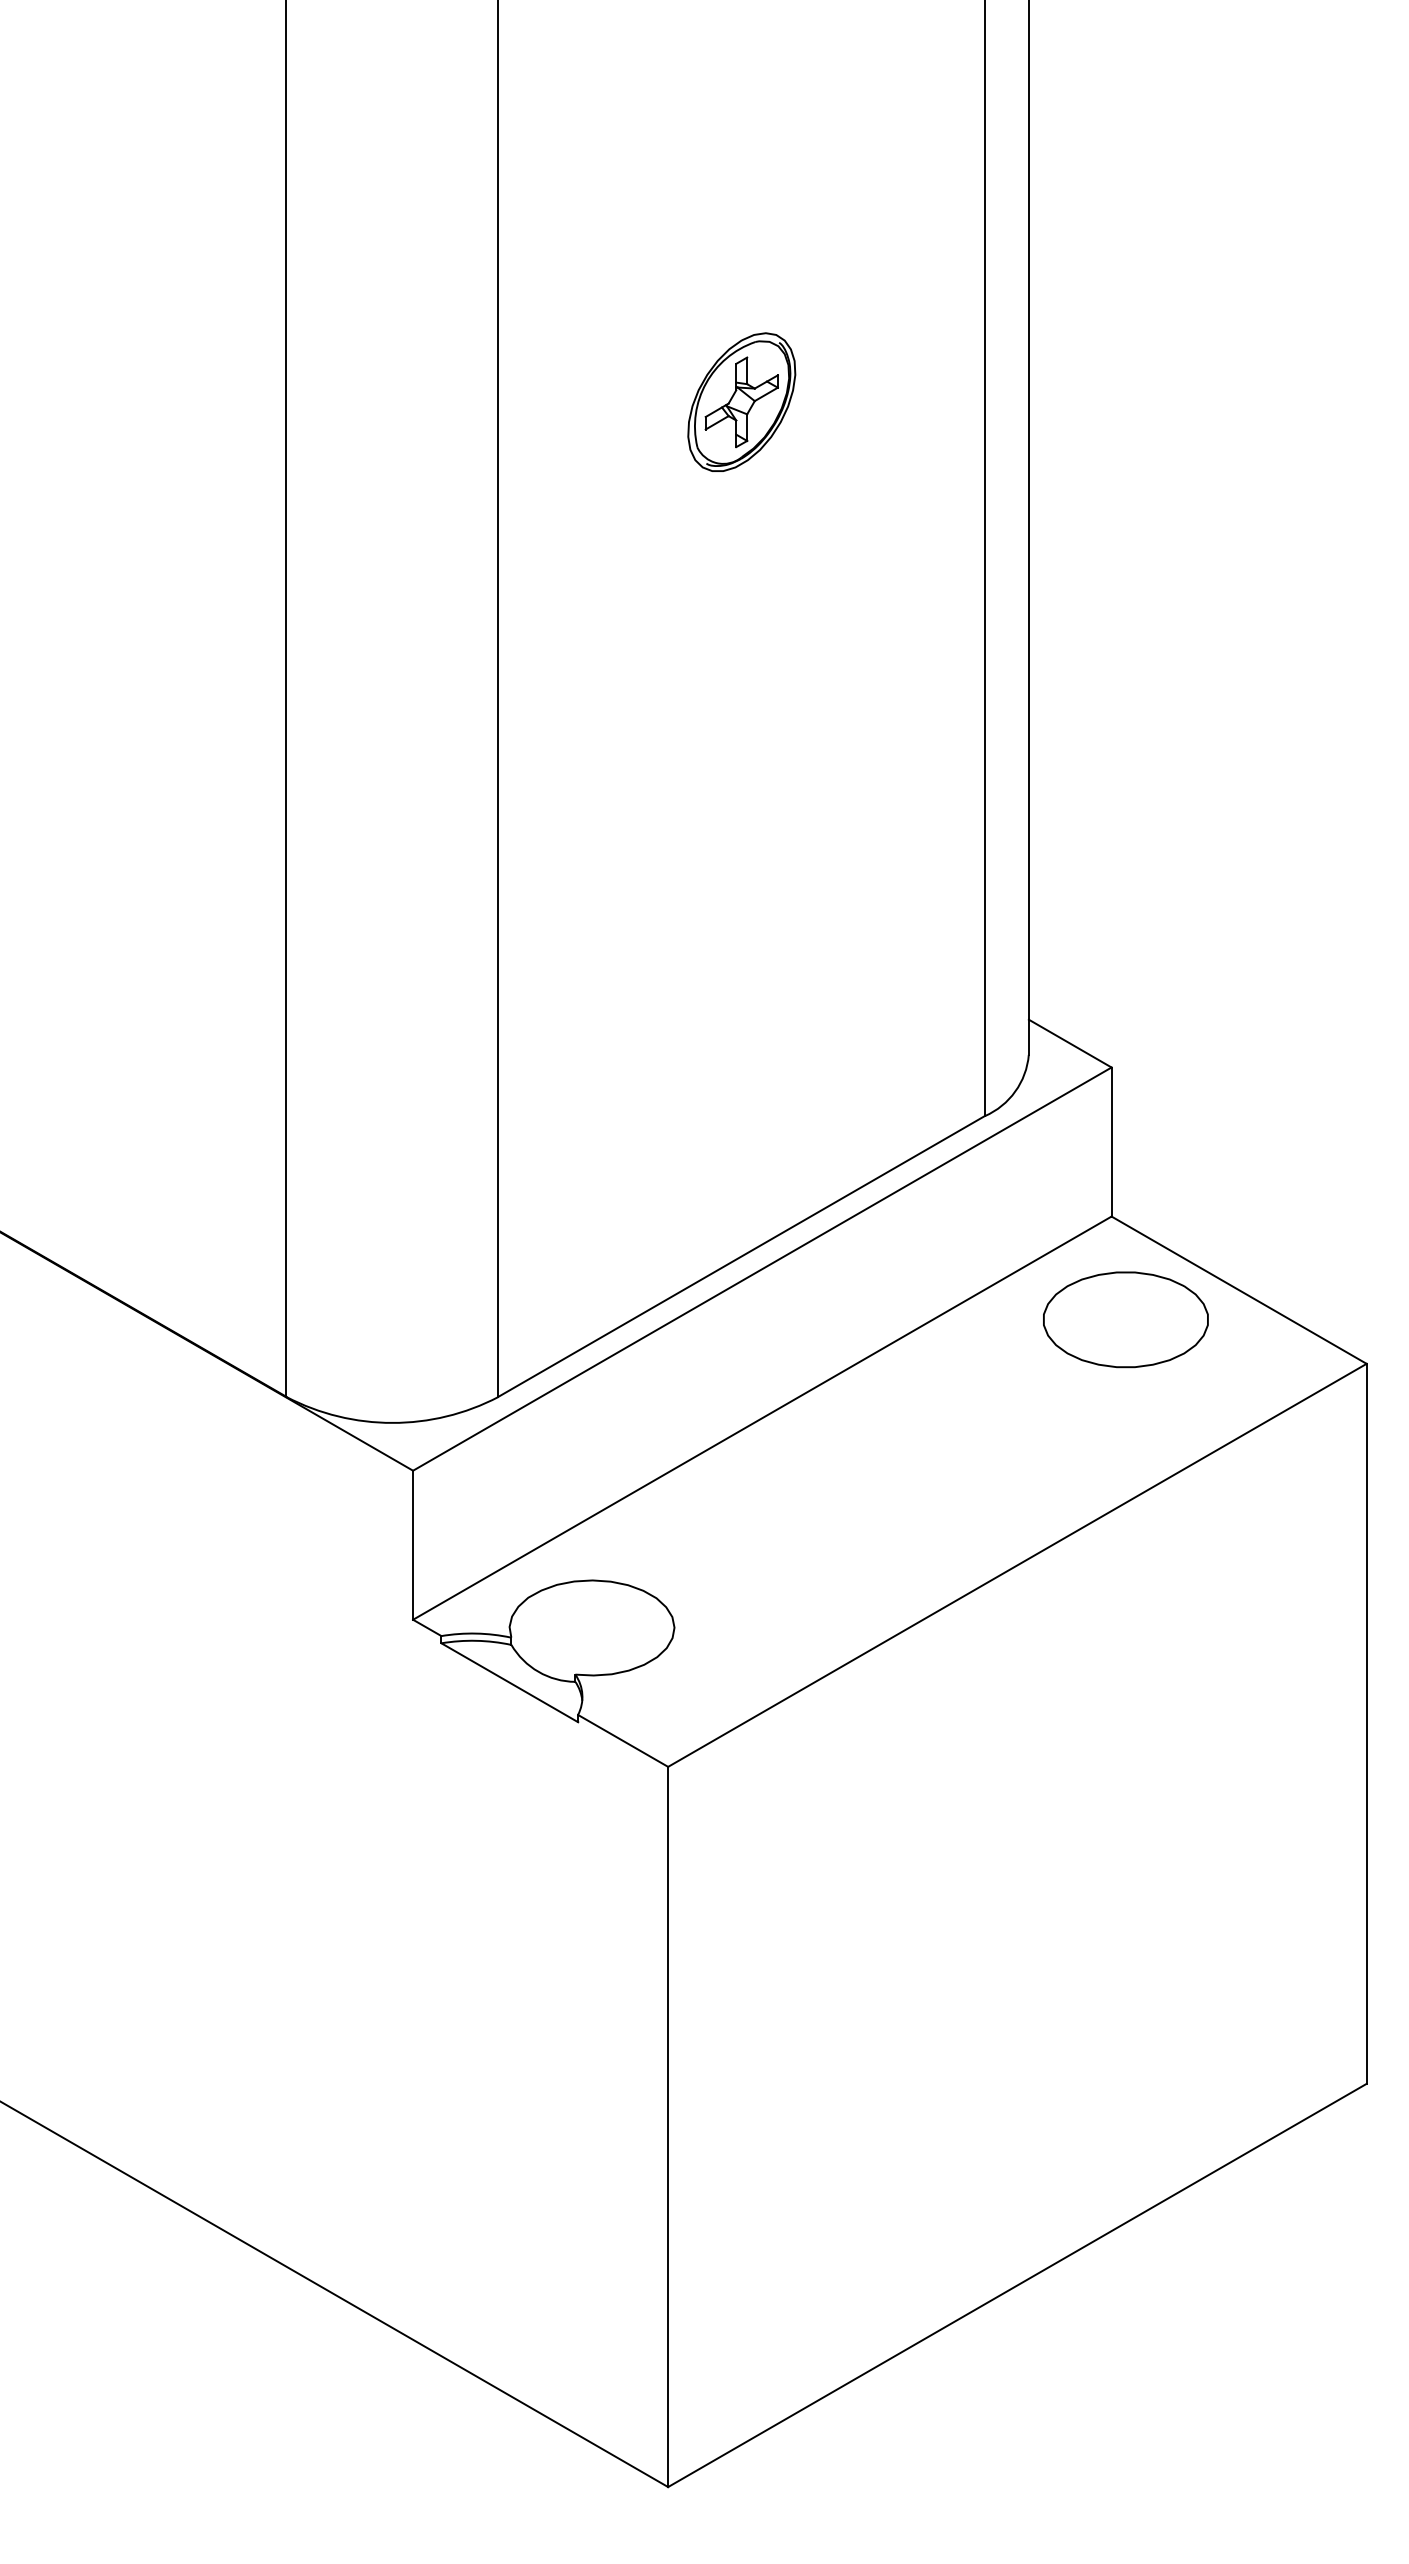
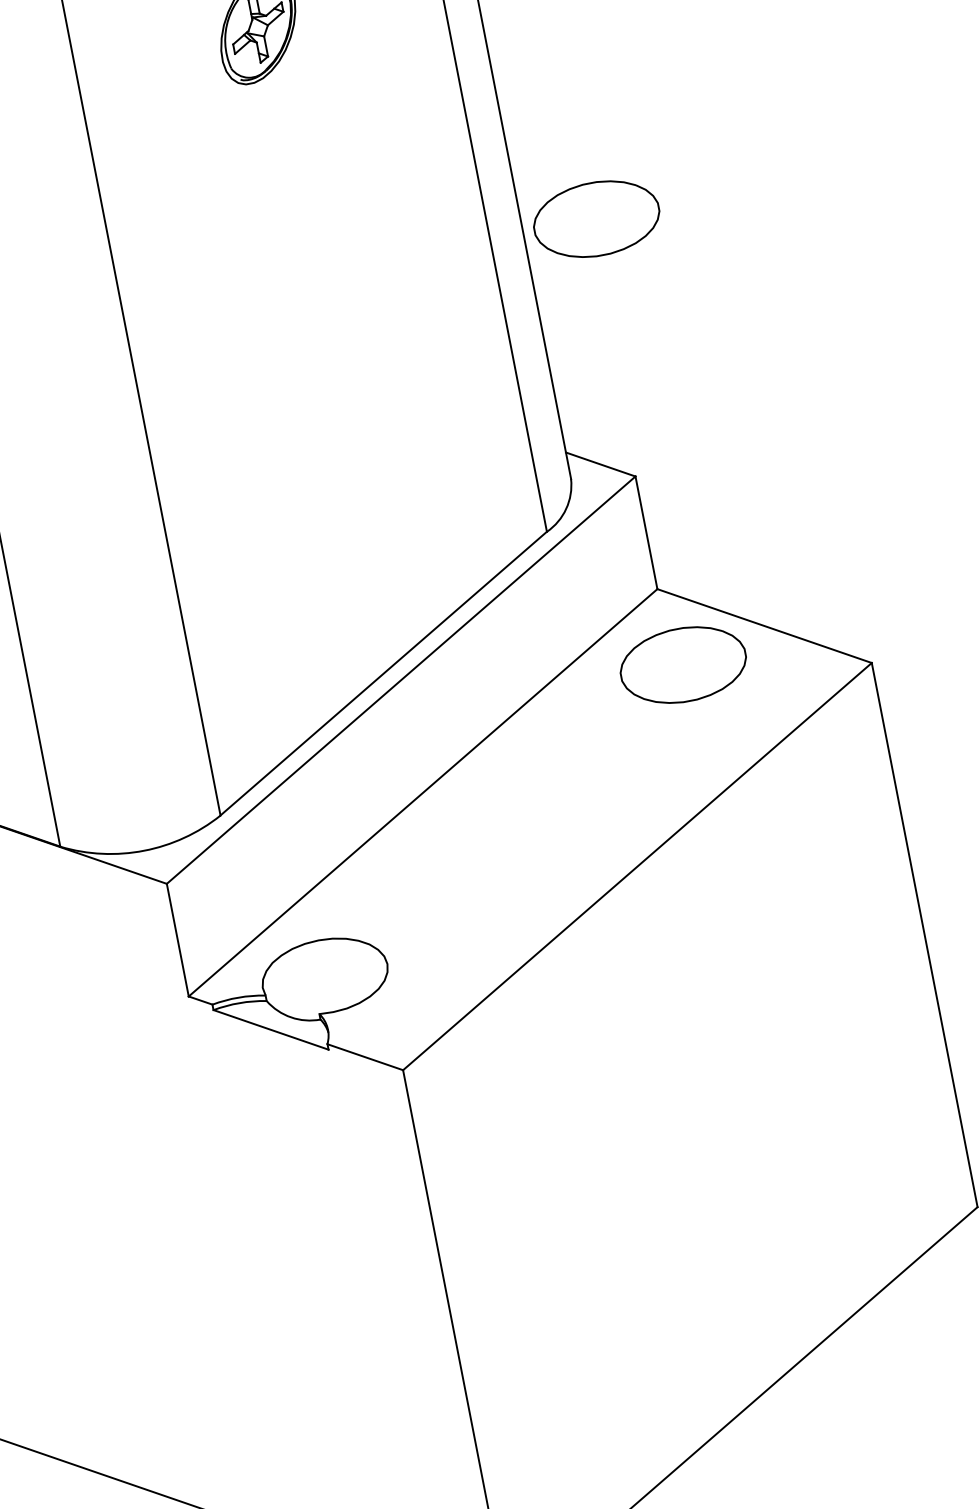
part: (1125, 729) -> (596, 219), added

